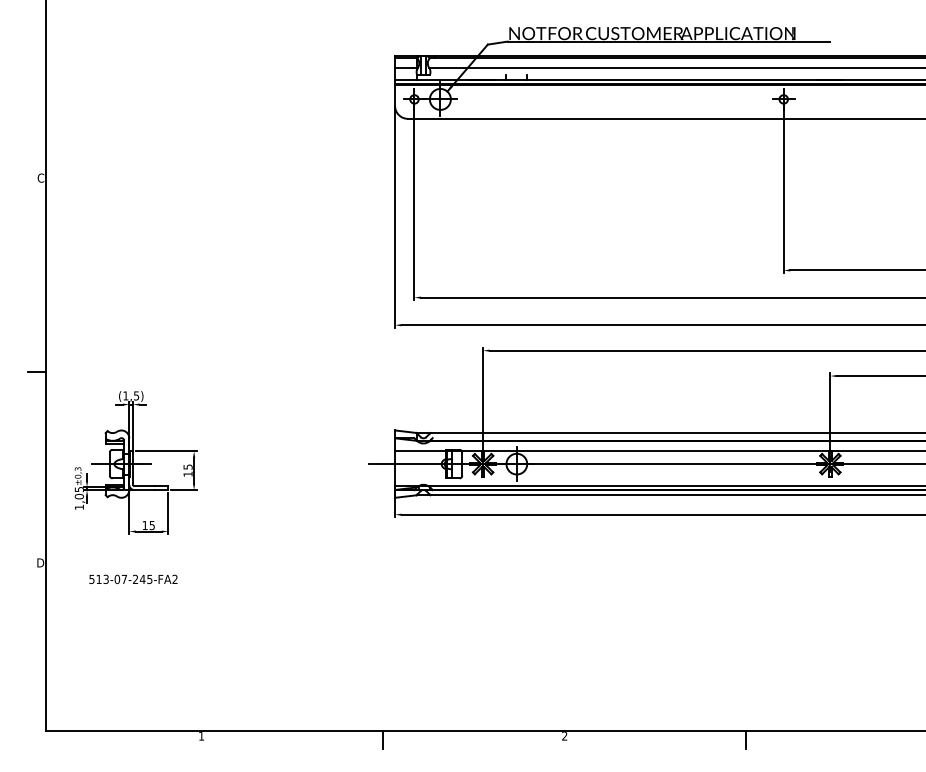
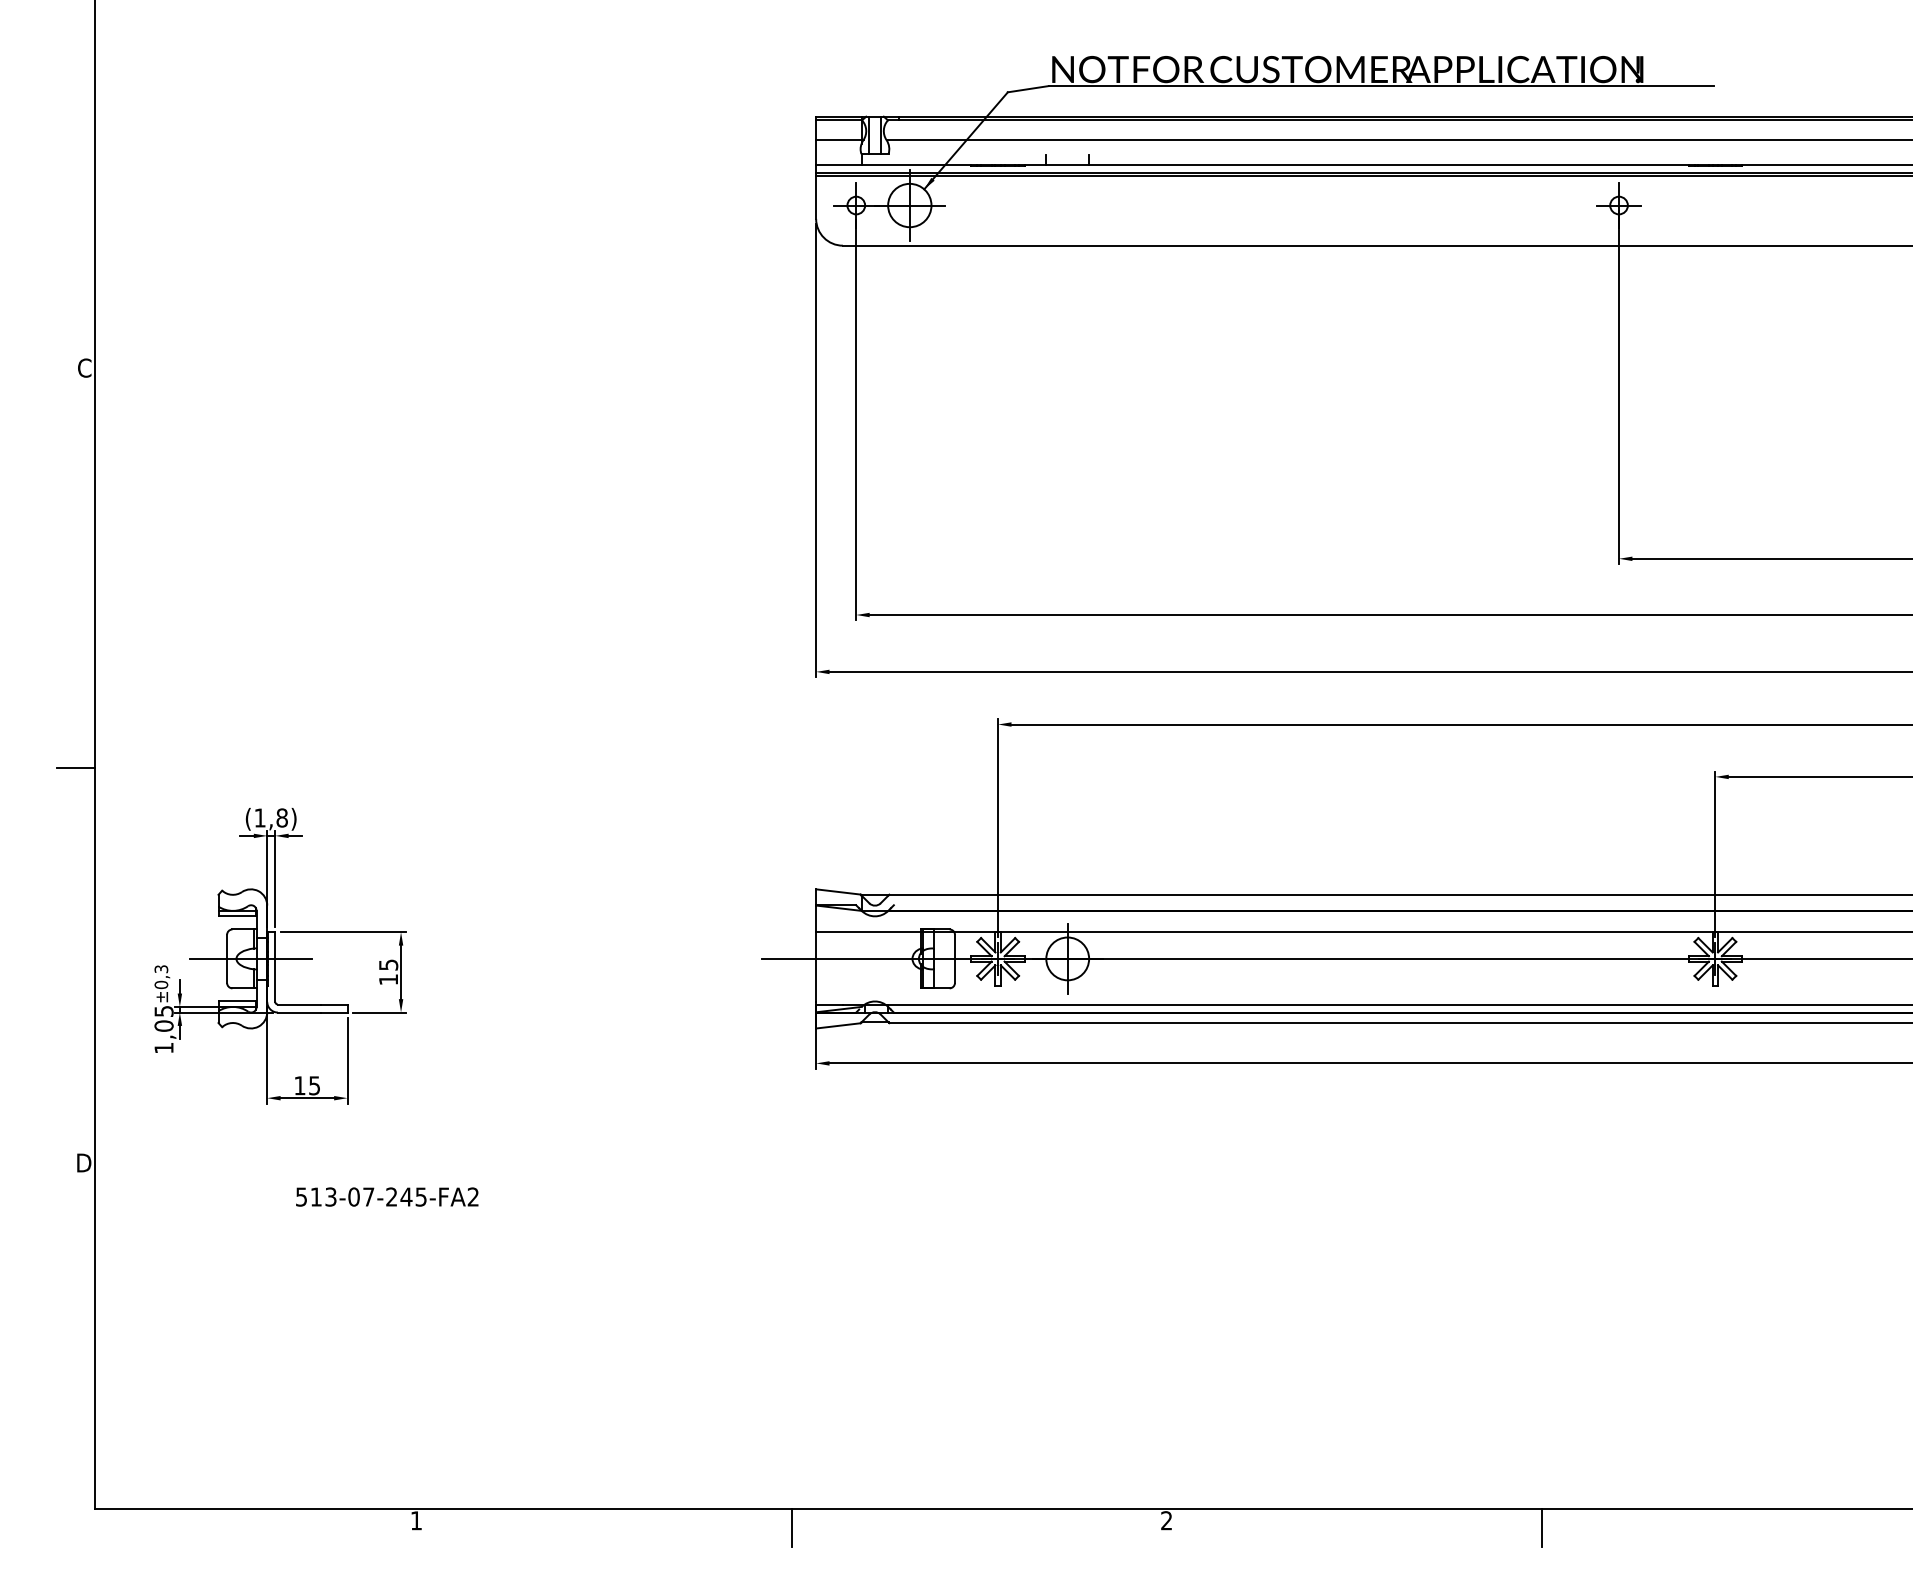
text: (136, 395) -> (282, 817), (1,5) -> (1,8)
text: (133, 579) -> (387, 1197), moved

